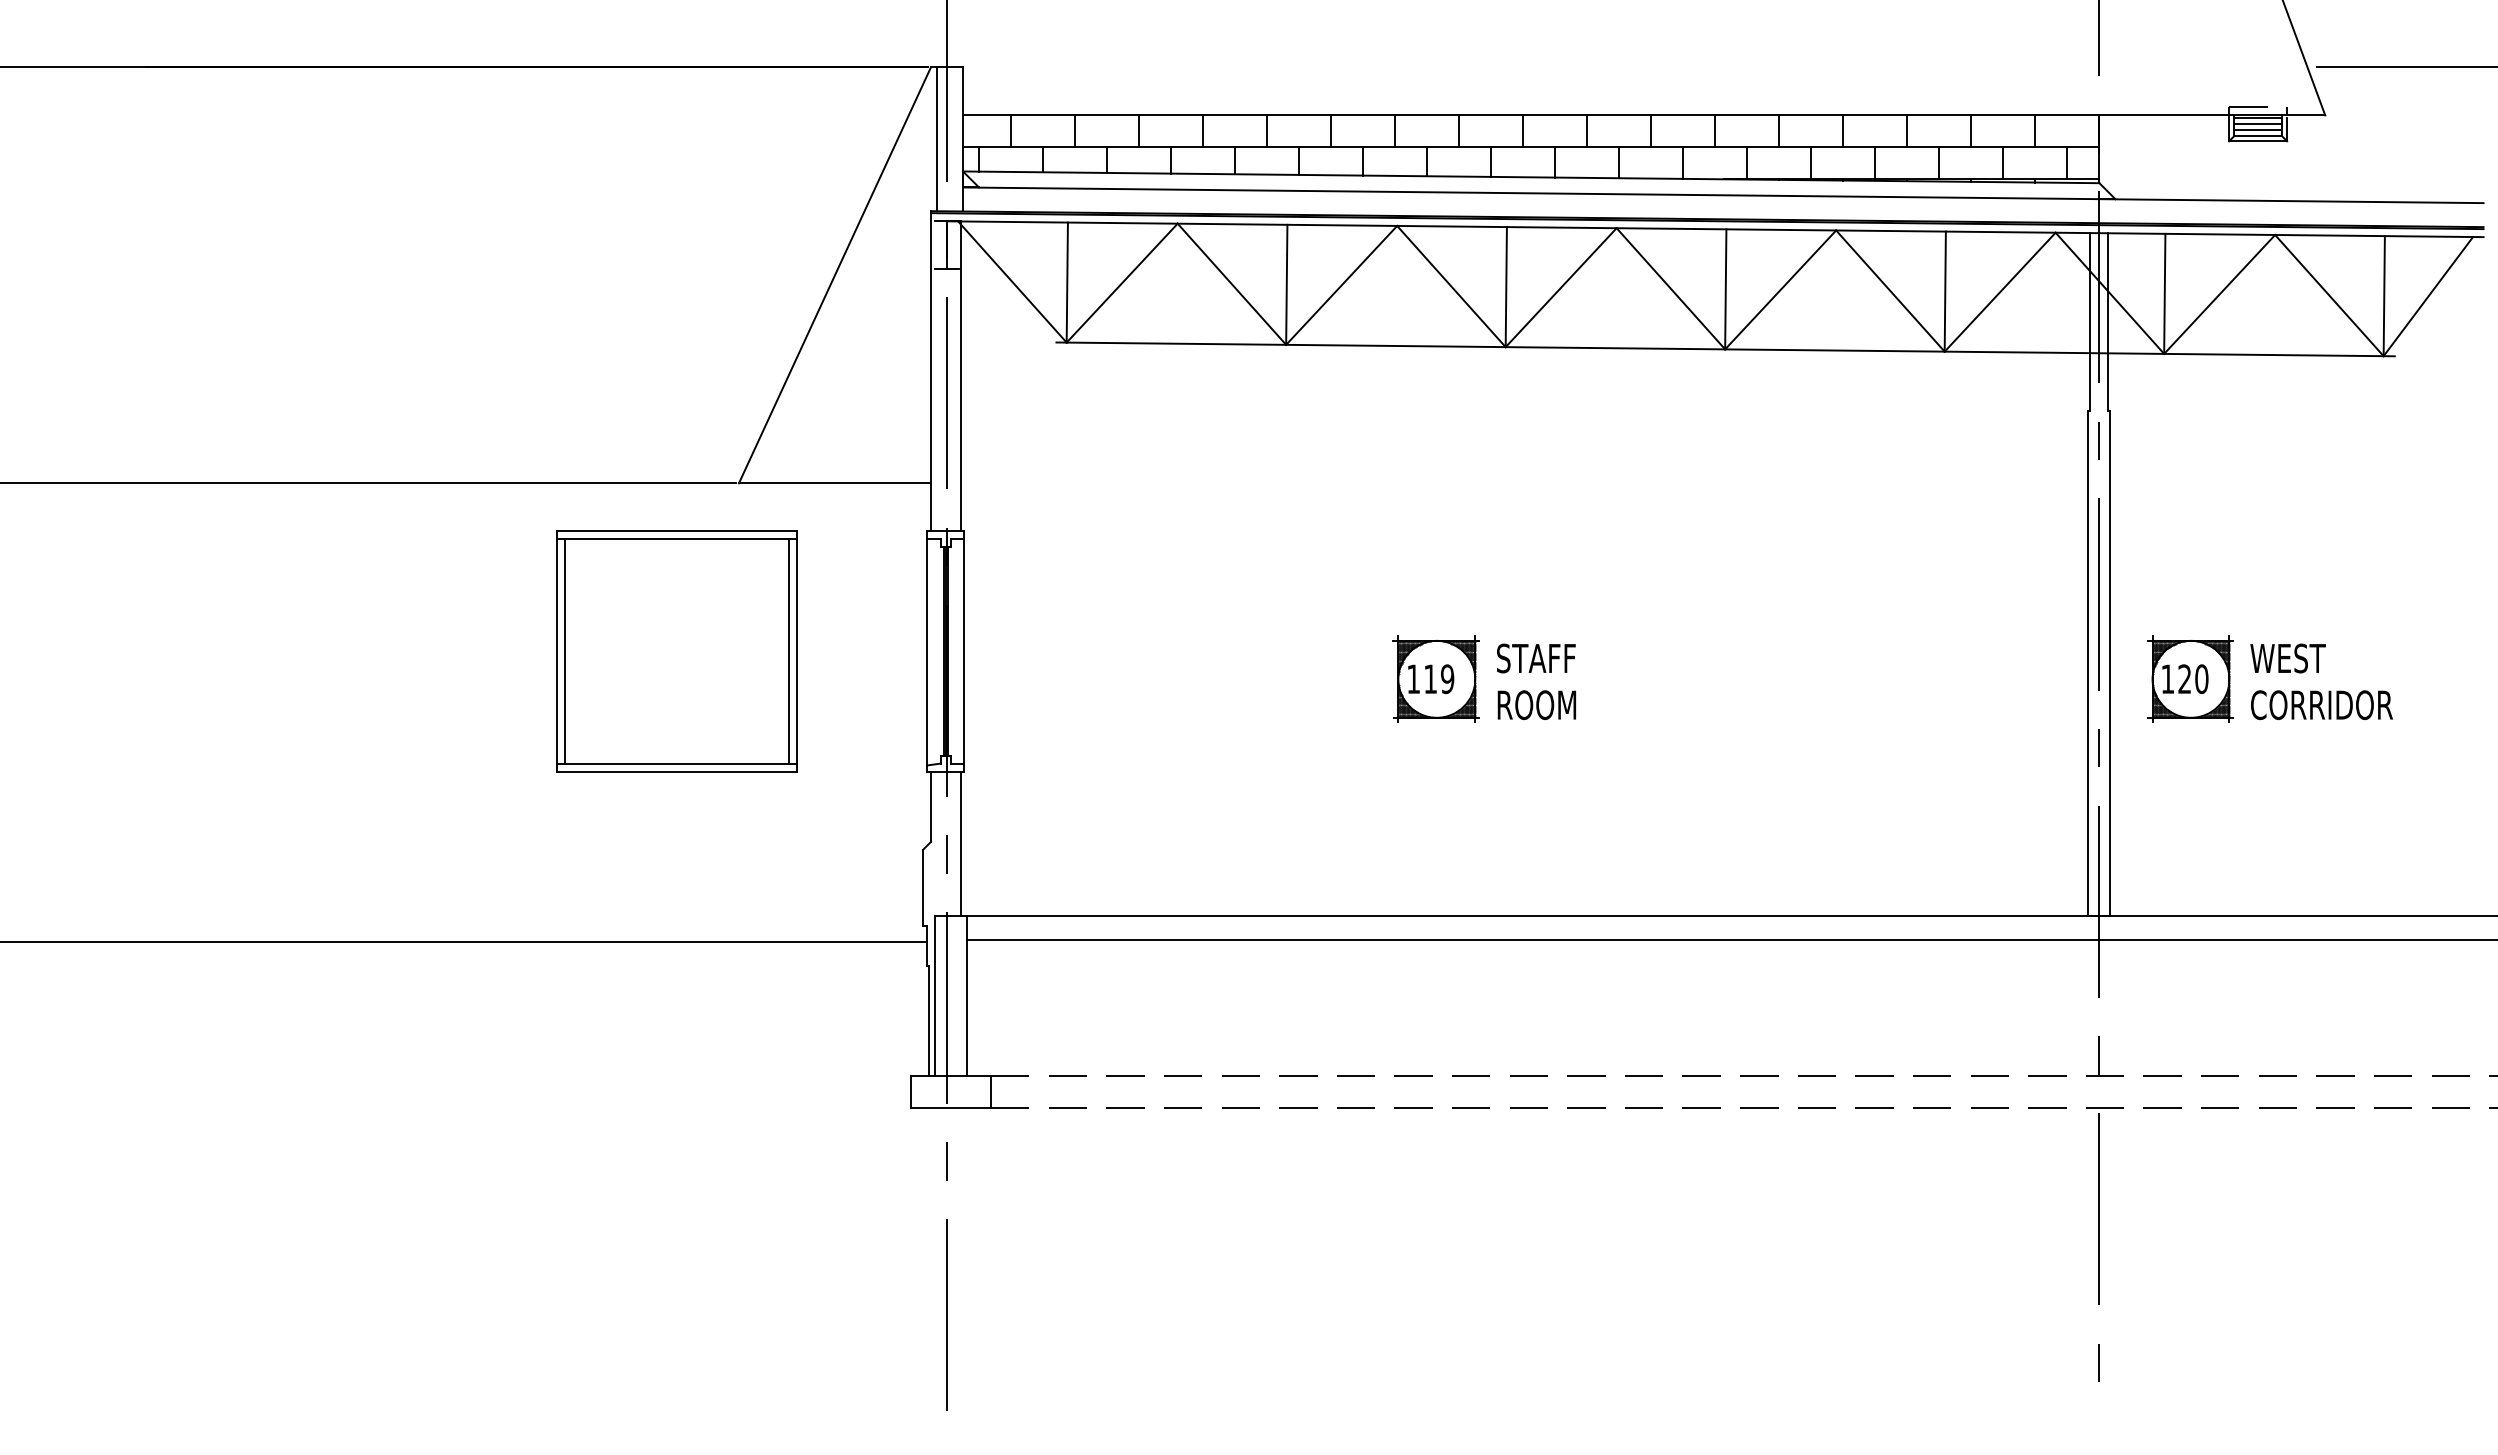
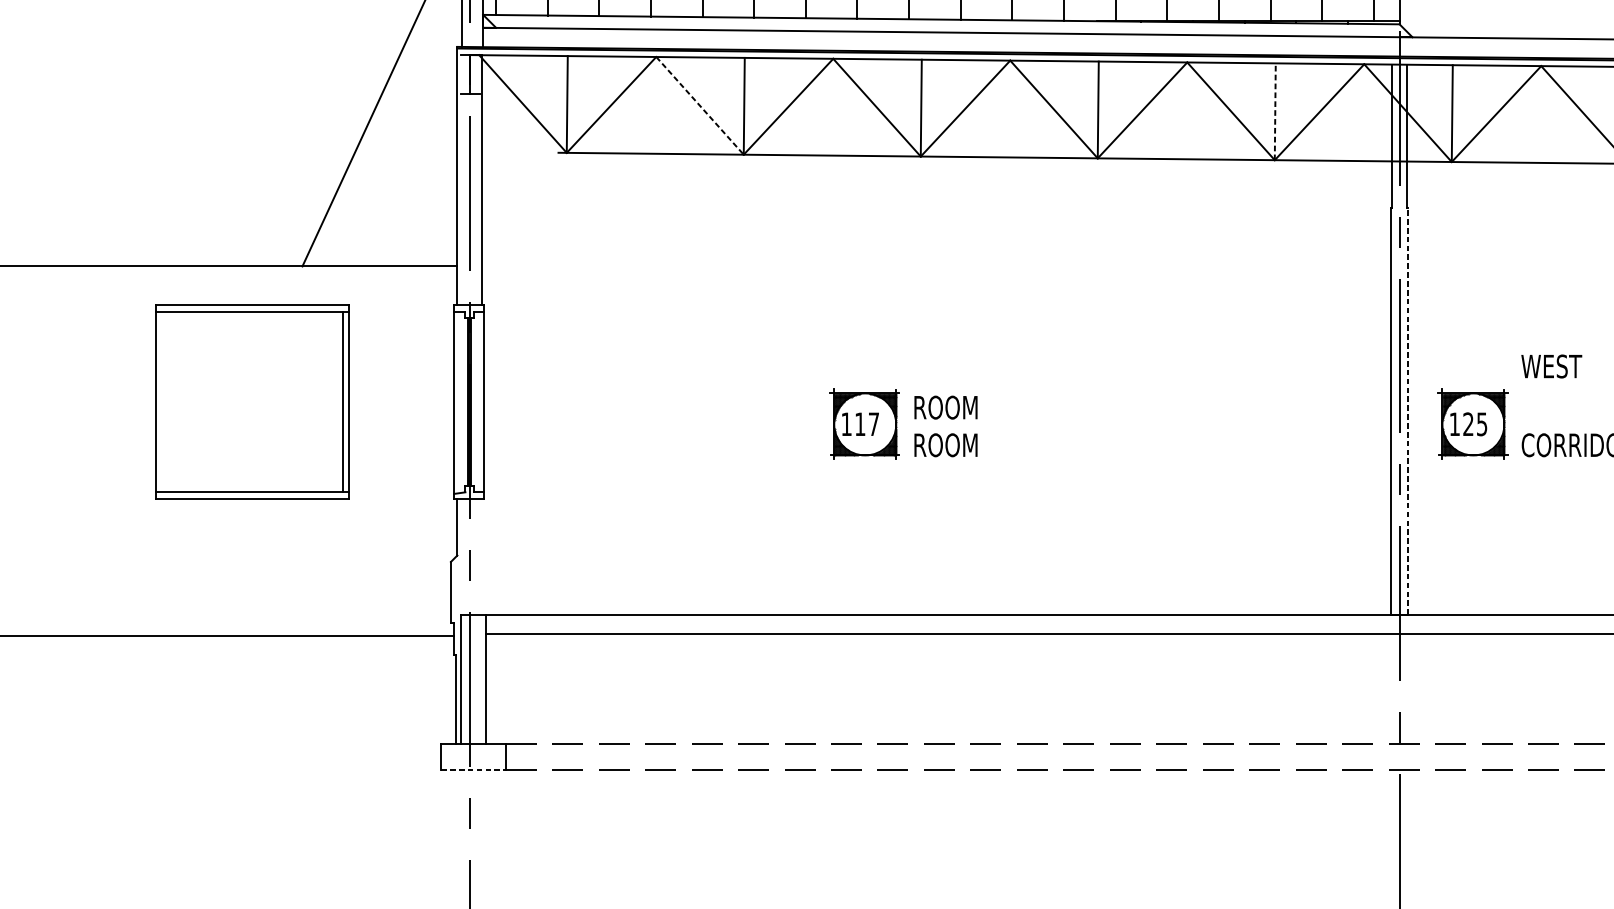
line: (1232, 284) -> (700, 106), solid -> dashed
line: (1945, 291) -> (1275, 111), solid -> dashed
line: (564, 651) -> (161, 401), removed
text: (1536, 658) -> (945, 407), STAFF -> ROOM
text: (2287, 658) -> (1551, 366), moved
line: (2110, 662) -> (1408, 410), solid -> dashed
text: (1447, 679) -> (873, 424), 119 -> 117
text: (2201, 679) -> (1481, 424), 120 -> 125
line: (961, 843) -> (481, 556), removed
line: (951, 1107) -> (473, 769), solid -> dashed

